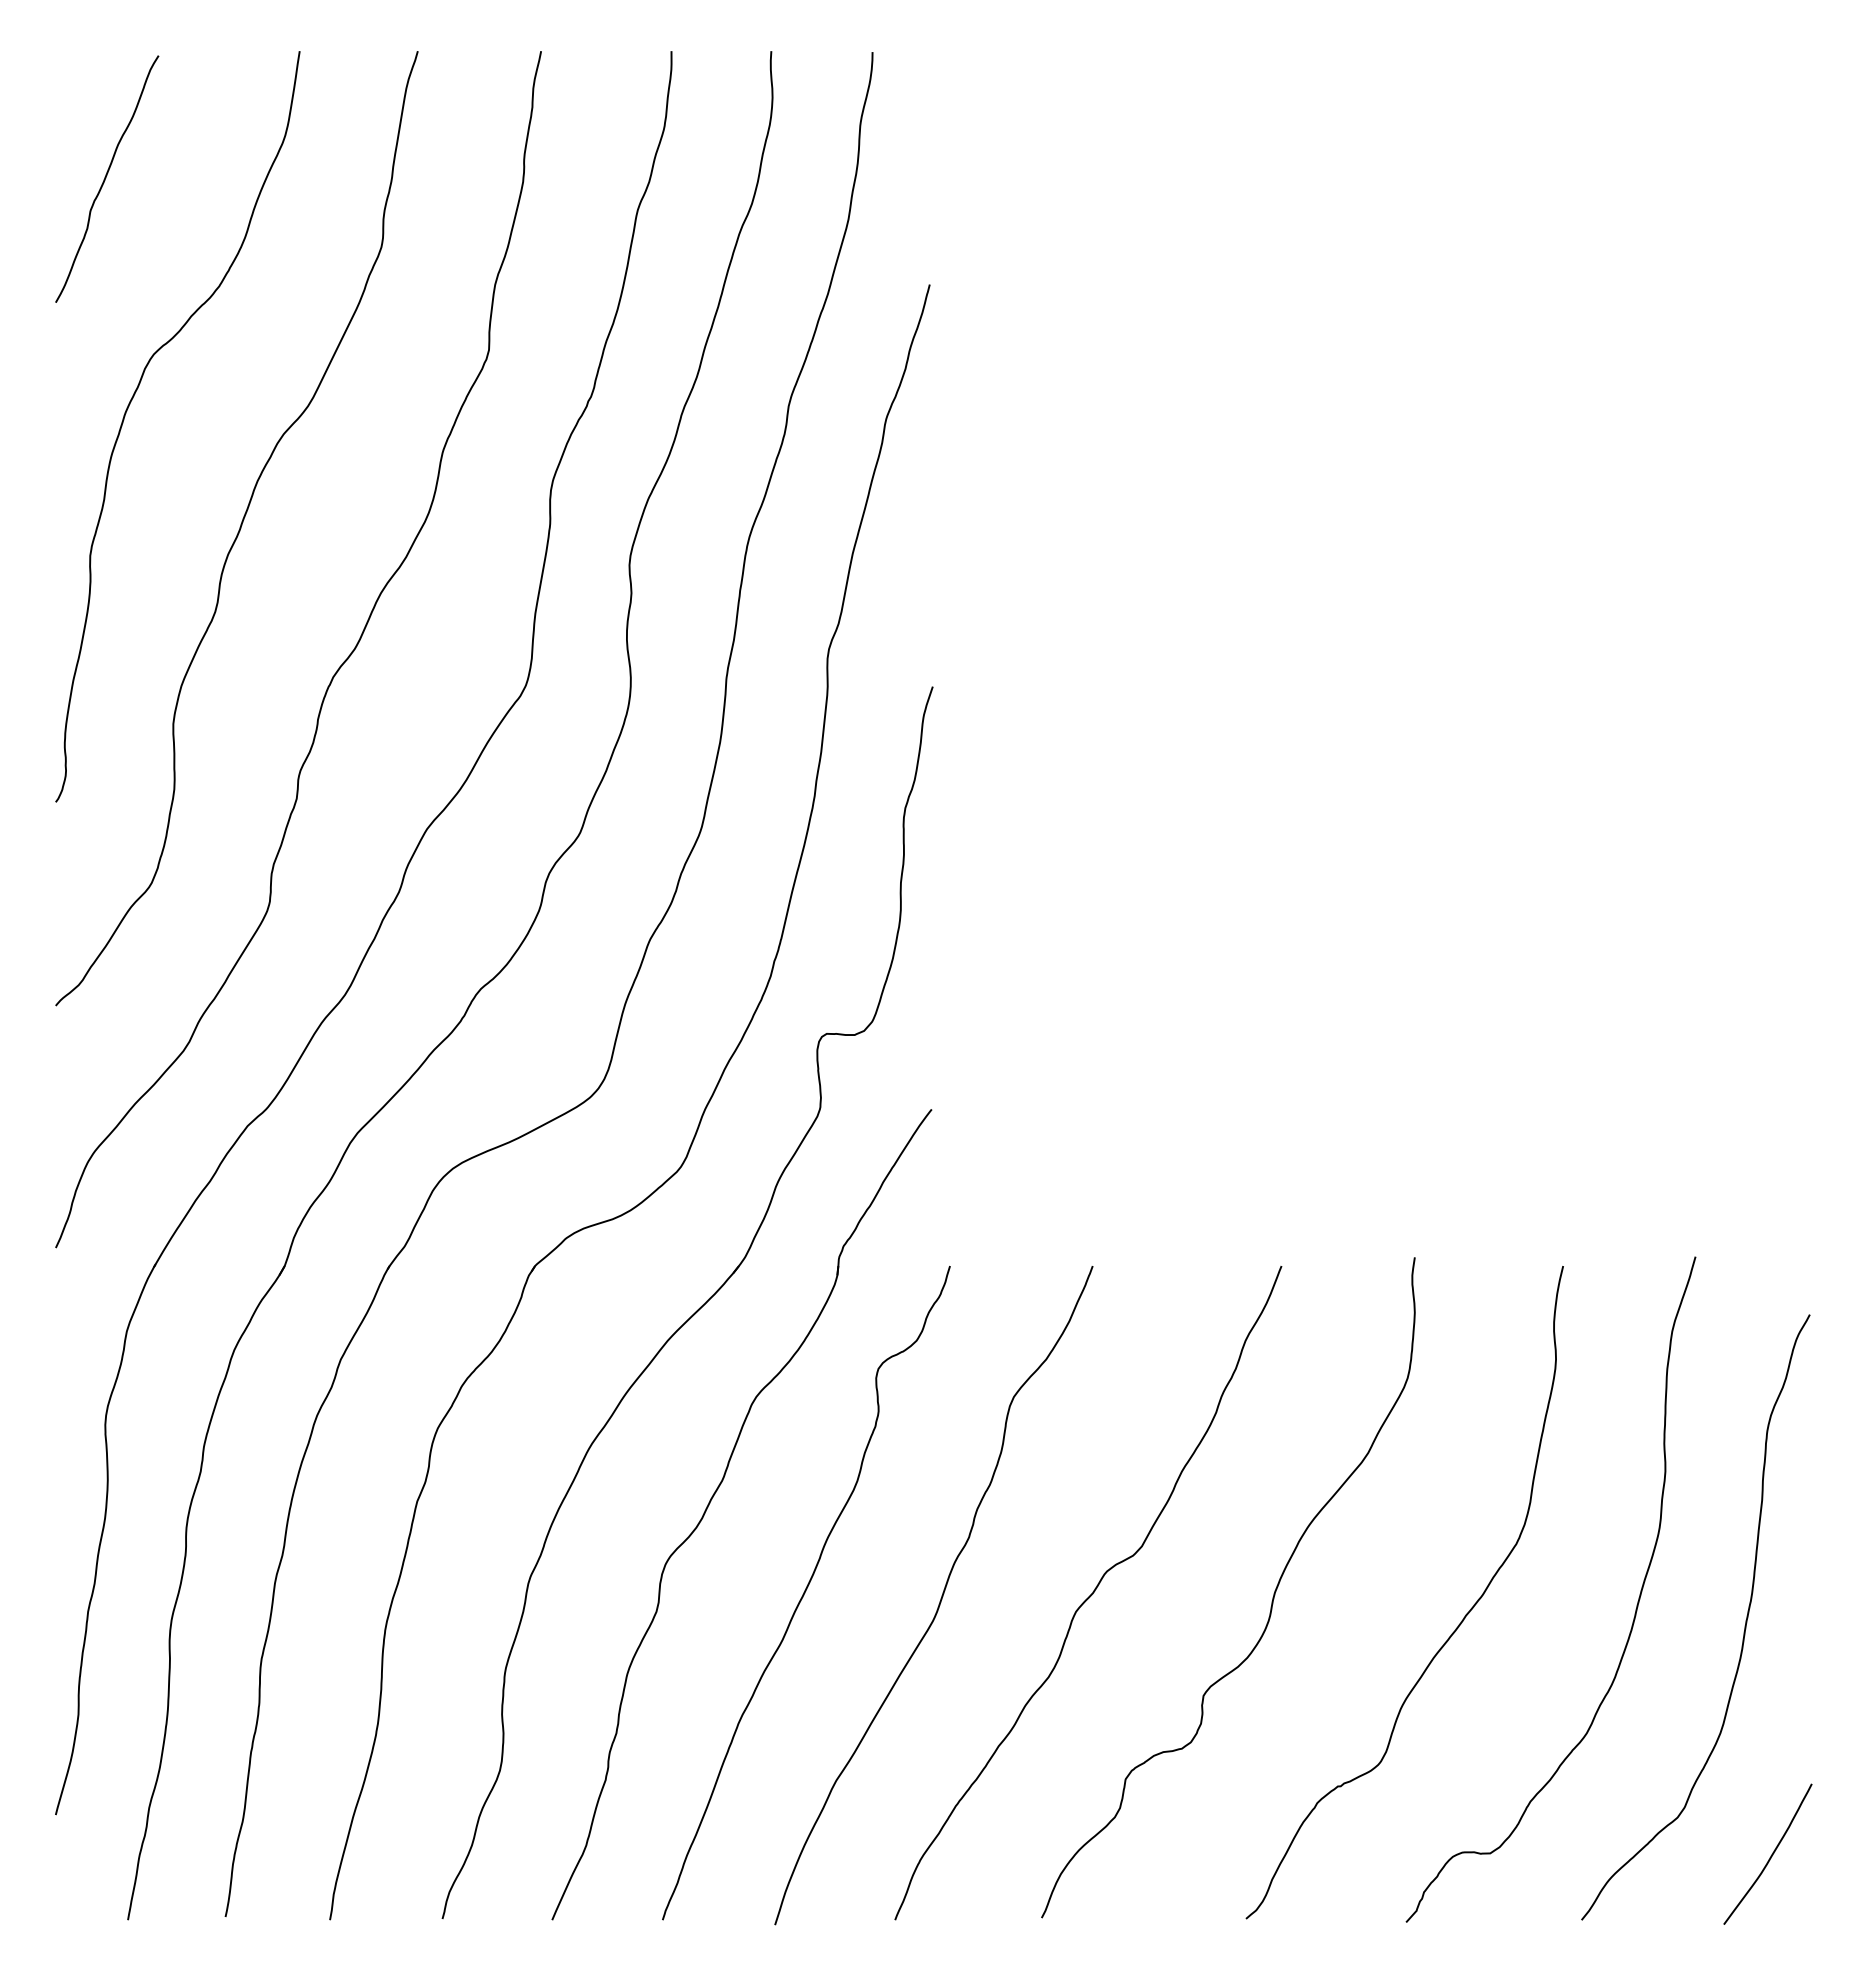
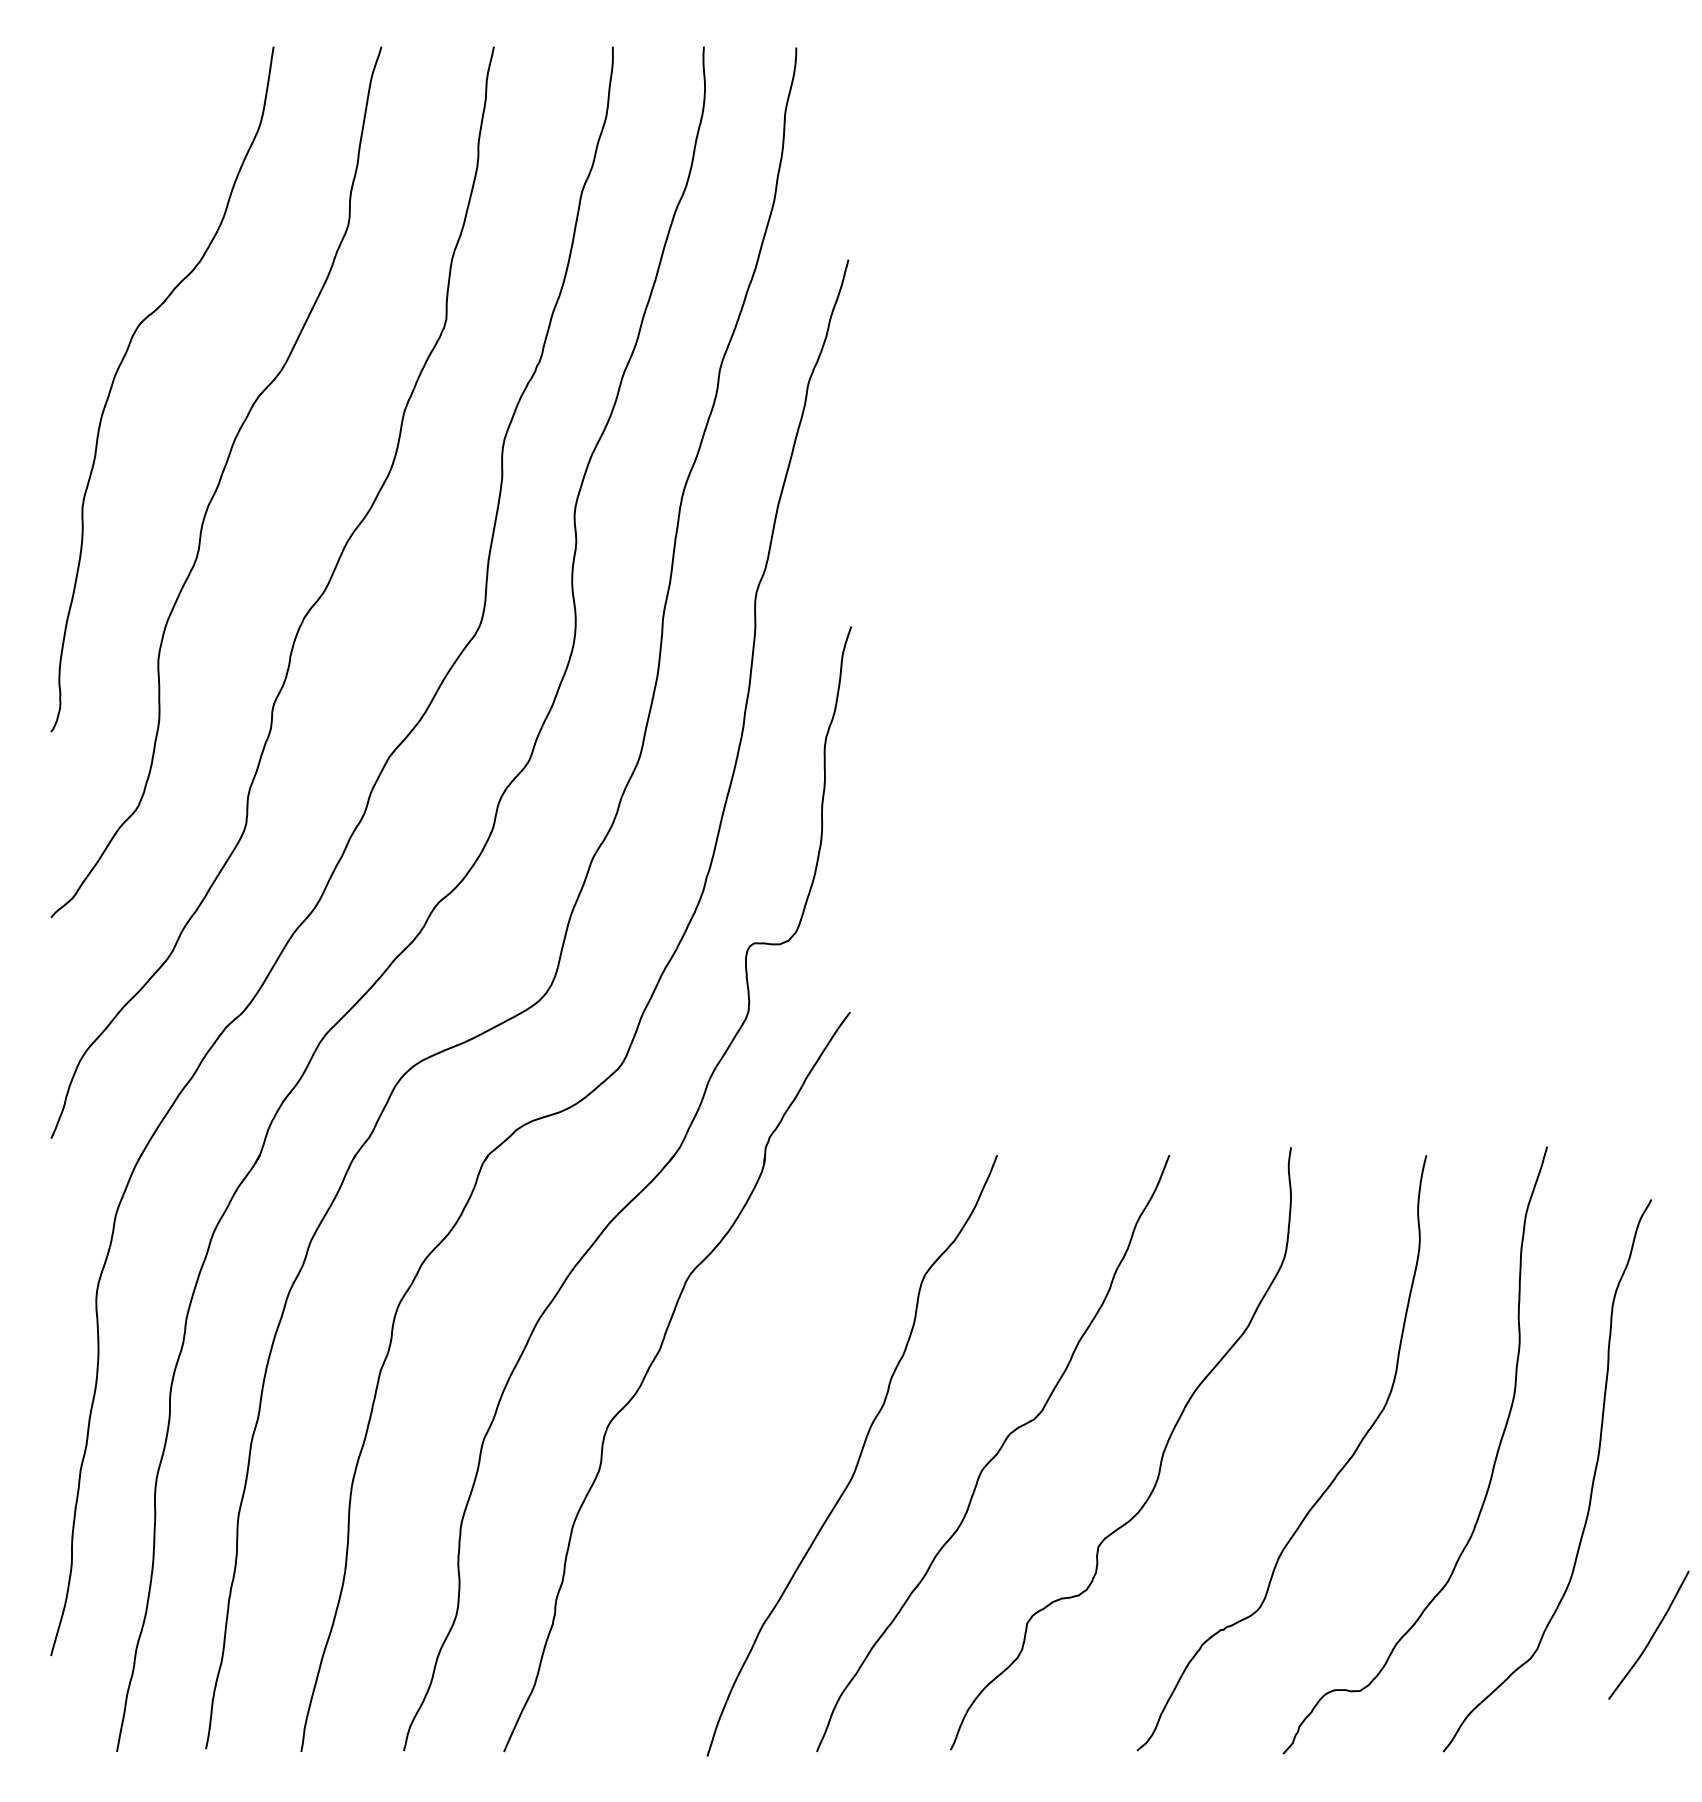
curve: (106, 178) -> (97, 162), removed
curve: (806, 1591) -> (736, 1452), removed
curve: (1770, 1855) -> (1651, 1636), moved

